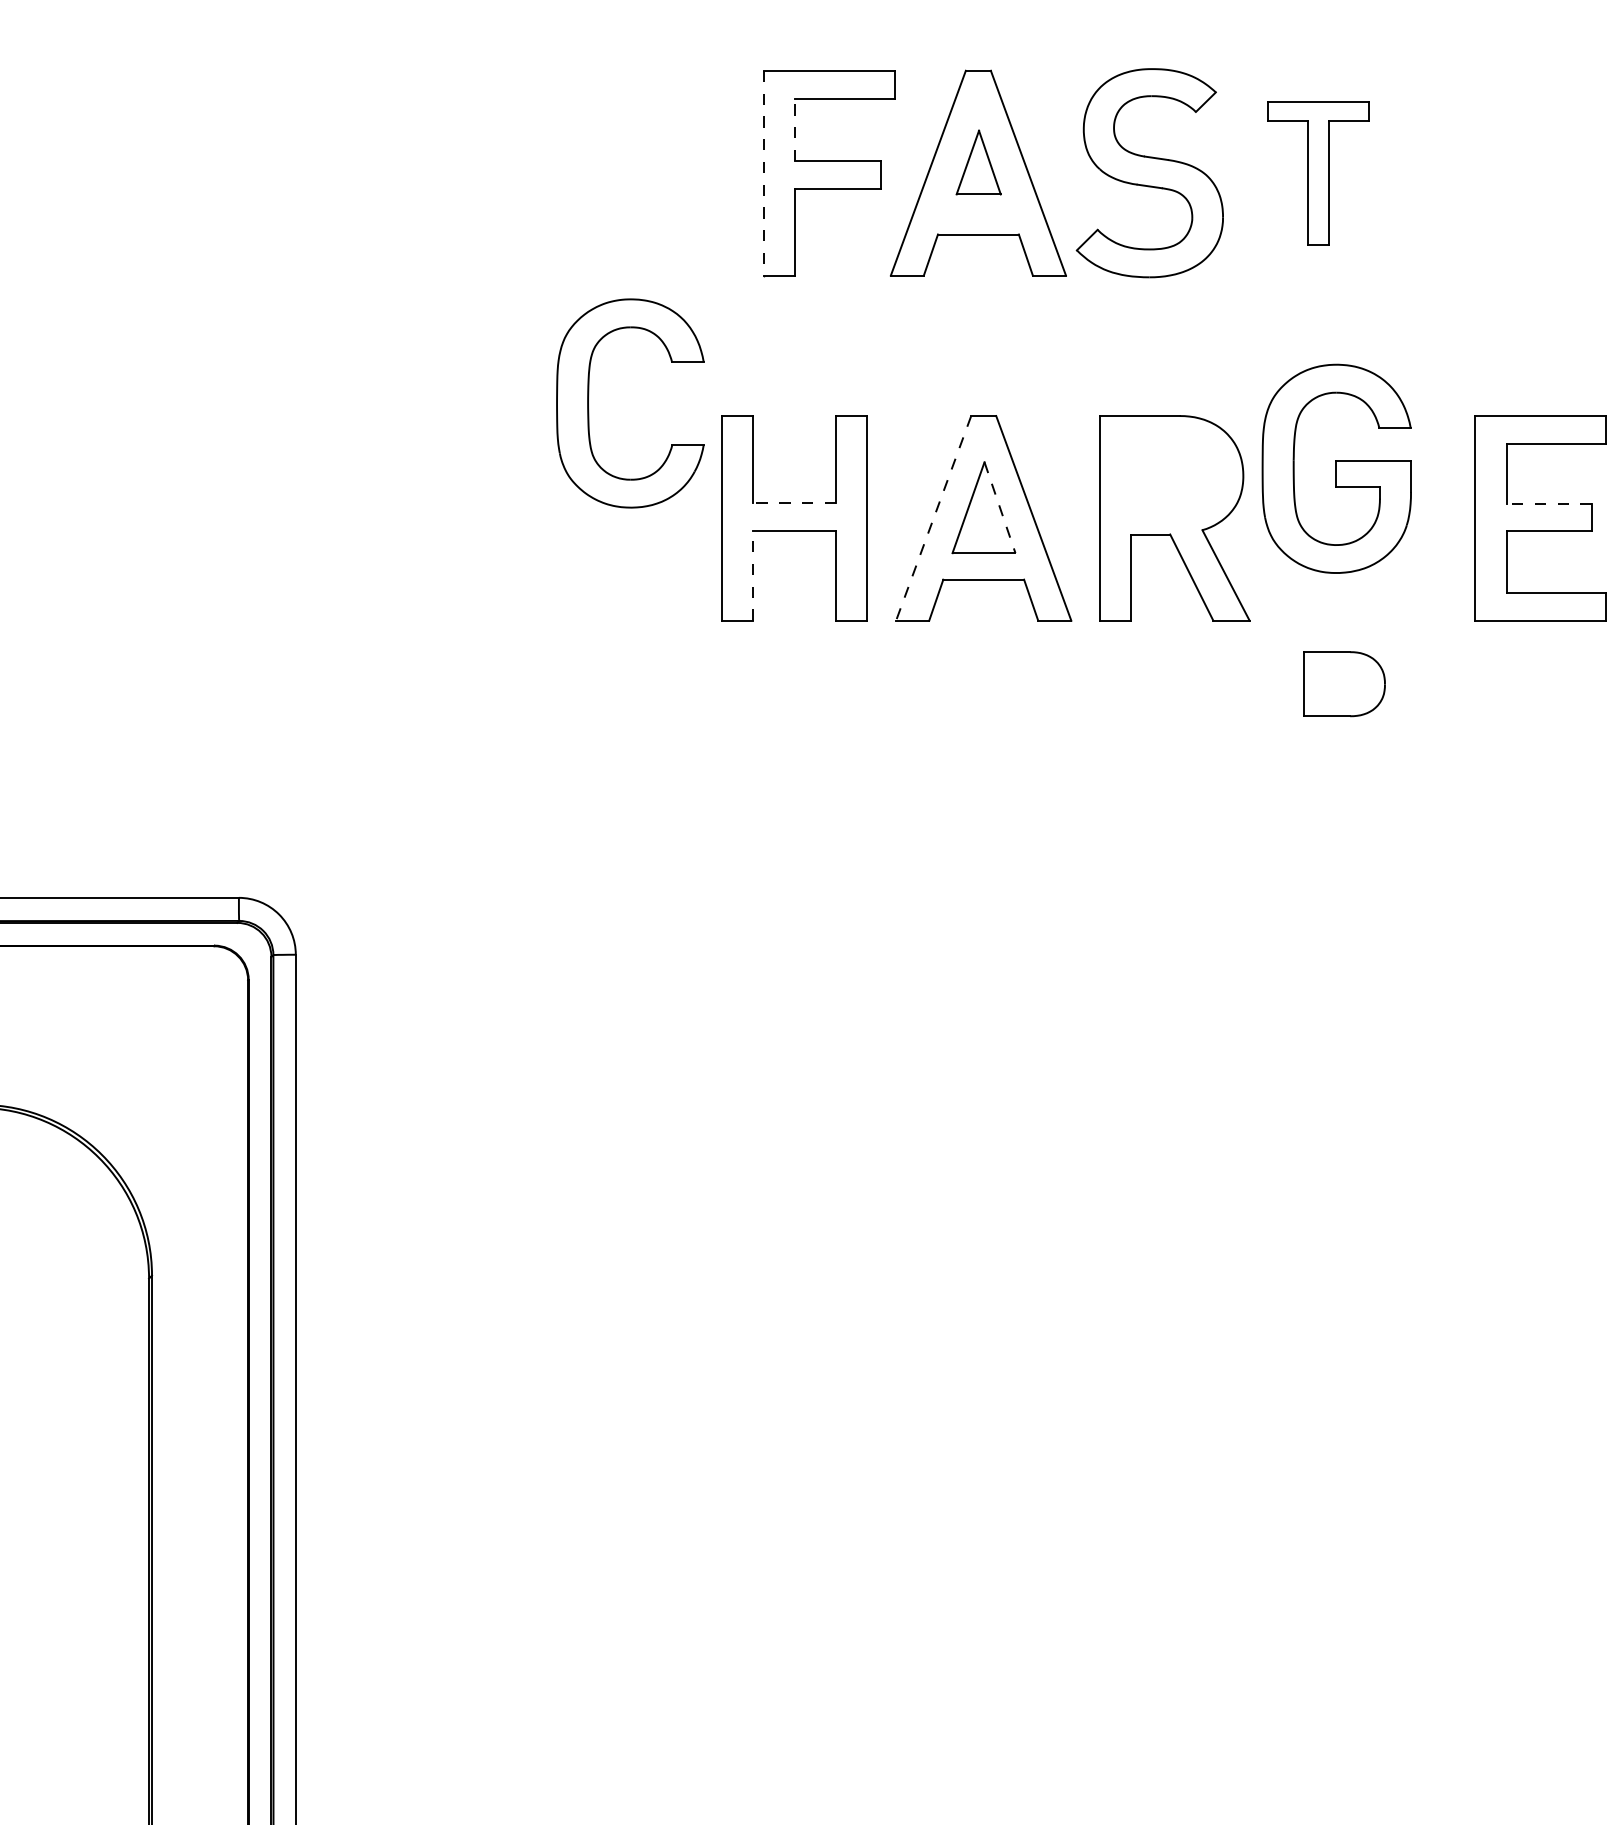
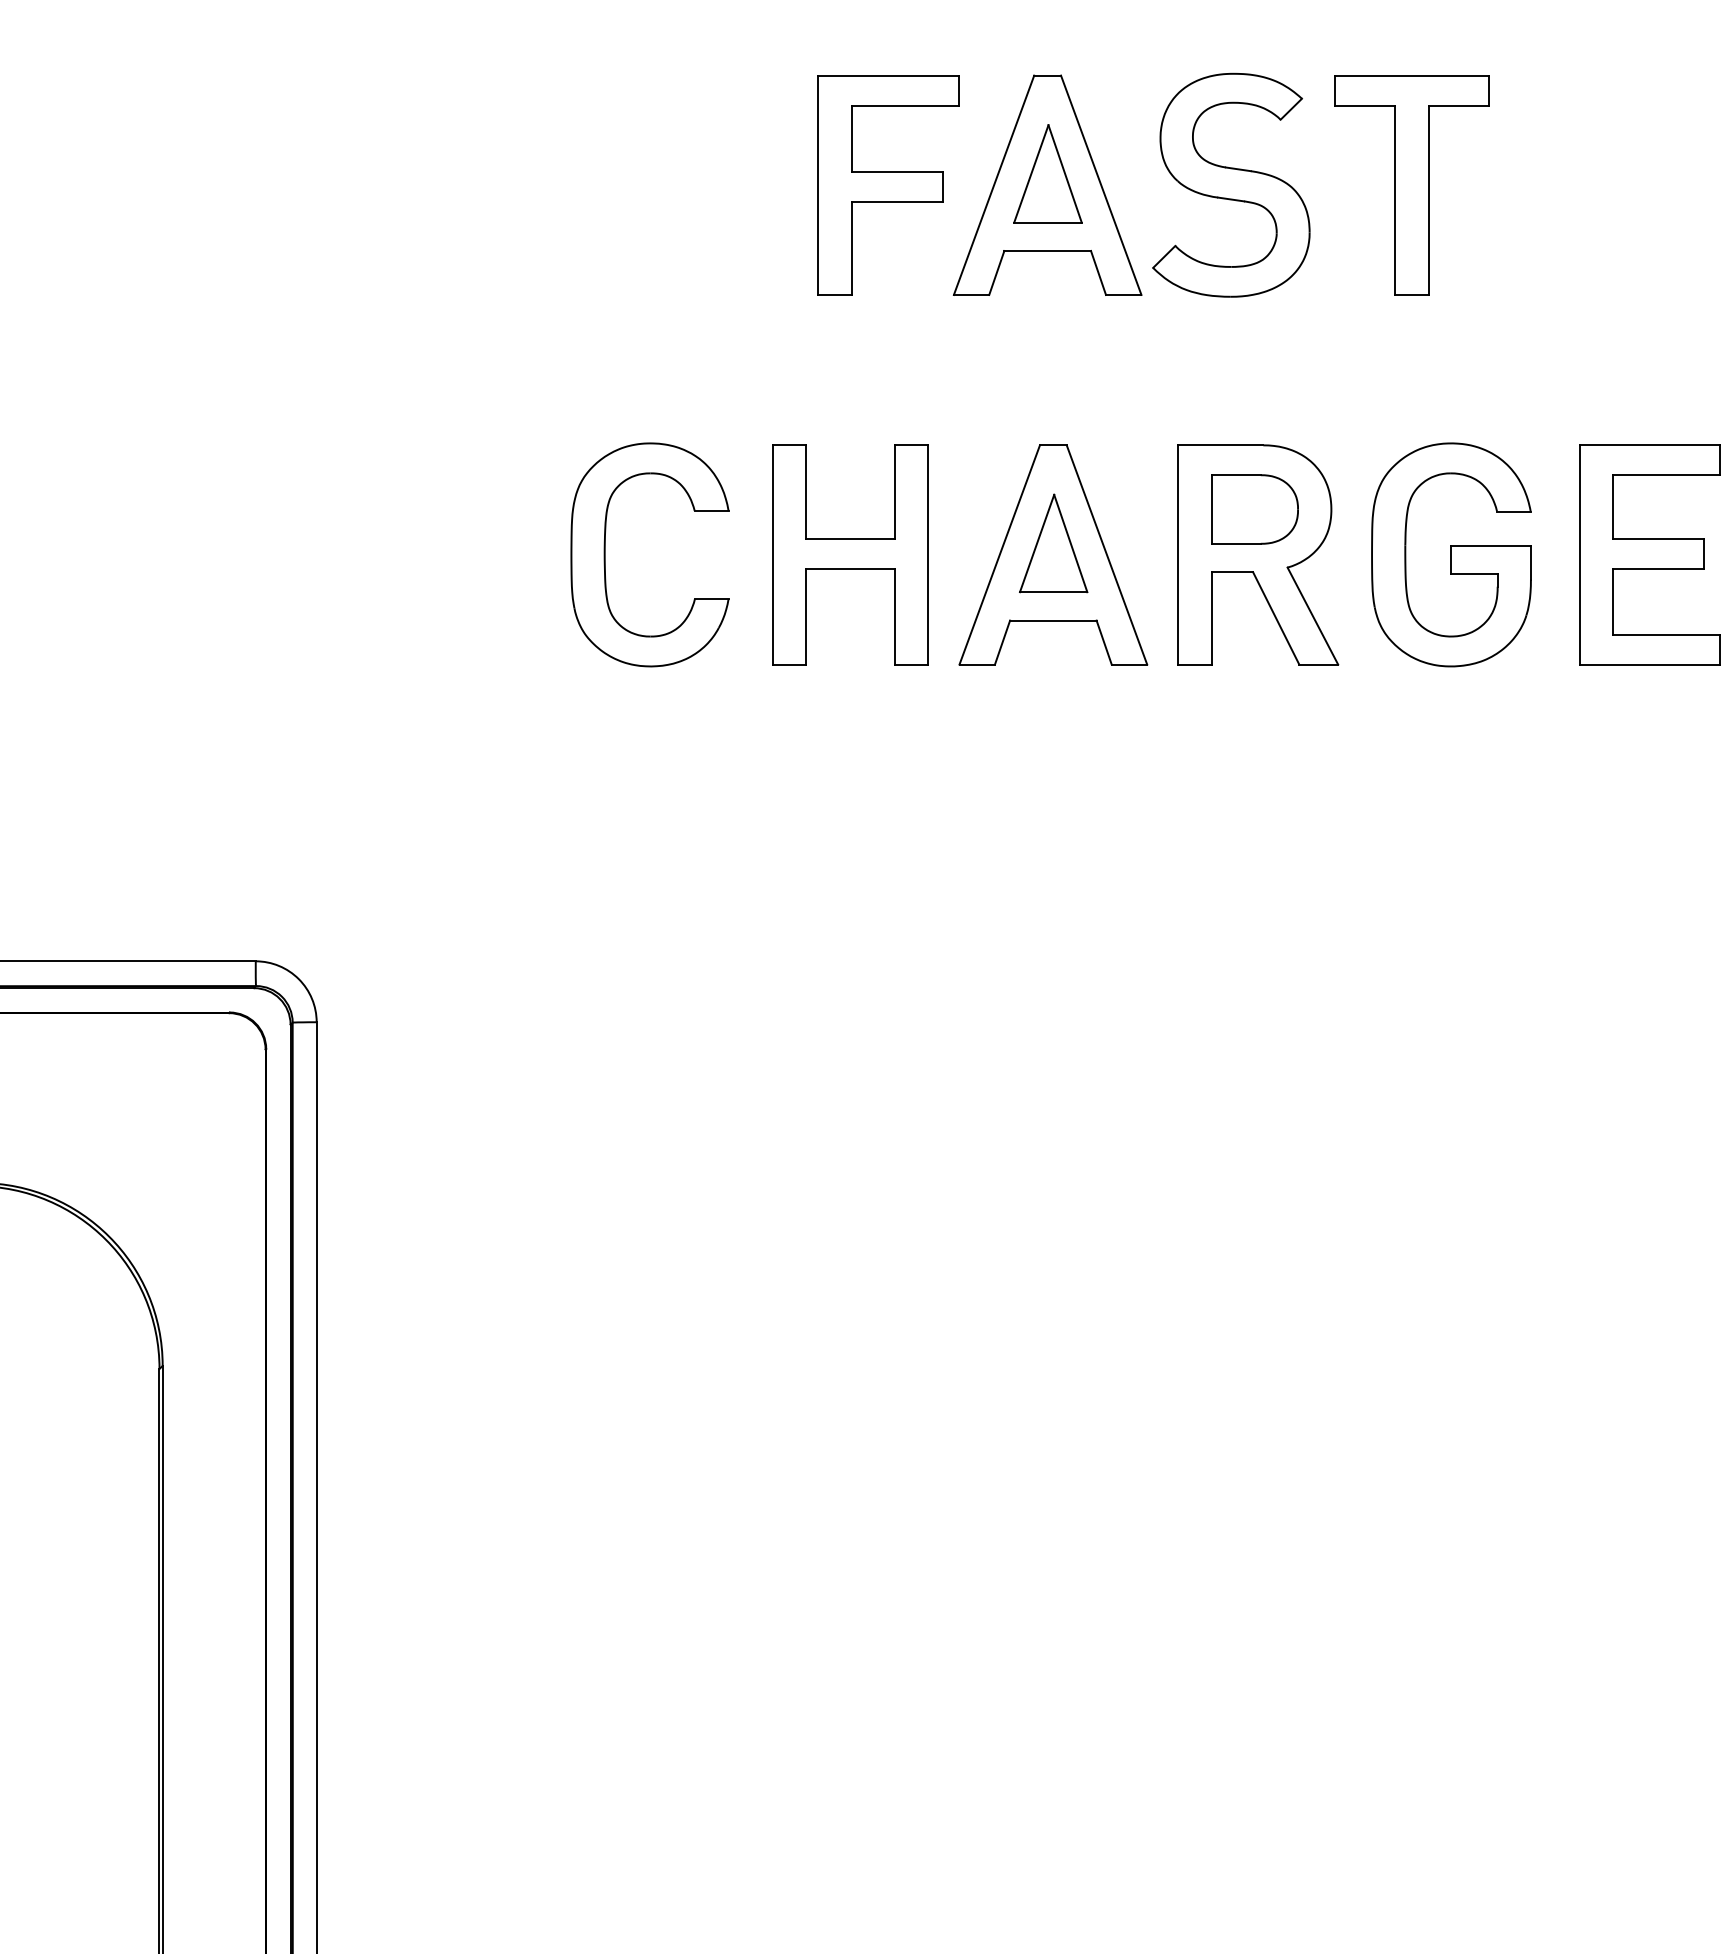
line: (795, 129) -> (851, 138), dashed -> solid
part: (978, 162) -> (1047, 173), size x1.43
line: (764, 173) -> (818, 185), dashed -> solid
part: (1318, 173) -> (1411, 185), size x1.43
part: (588, 403) -> (605, 554), moved
part: (1336, 468) -> (1451, 554), moved
line: (794, 503) -> (850, 538), dashed -> solid
line: (1548, 503) -> (1658, 539), dashed -> solid
line: (999, 507) -> (1070, 543), dashed -> solid
line: (933, 517) -> (999, 554), dashed -> solid
line: (753, 575) -> (806, 616), dashed -> solid
part: (1344, 684) -> (1254, 509), moved

